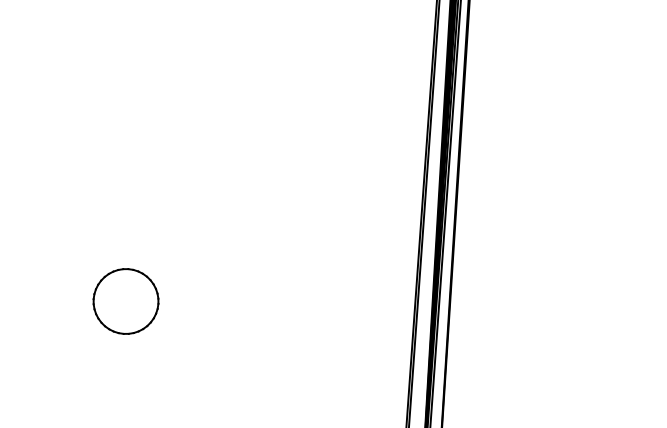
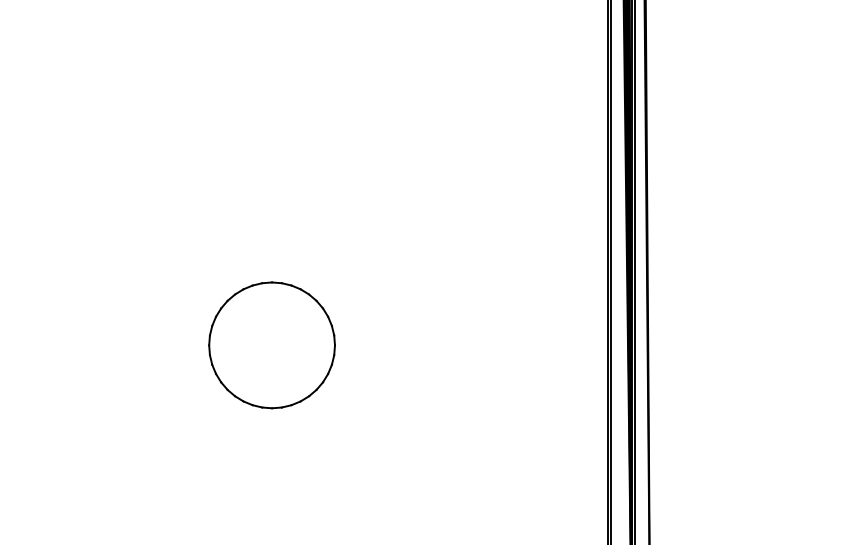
part: (125, 301) -> (271, 345), size x1.67

